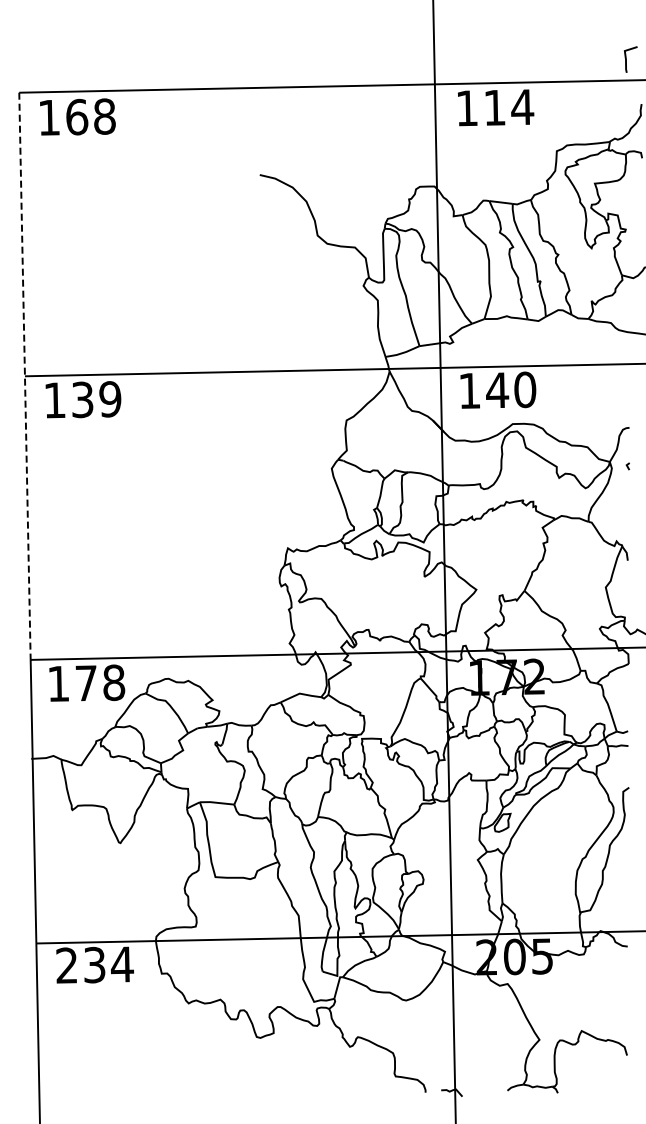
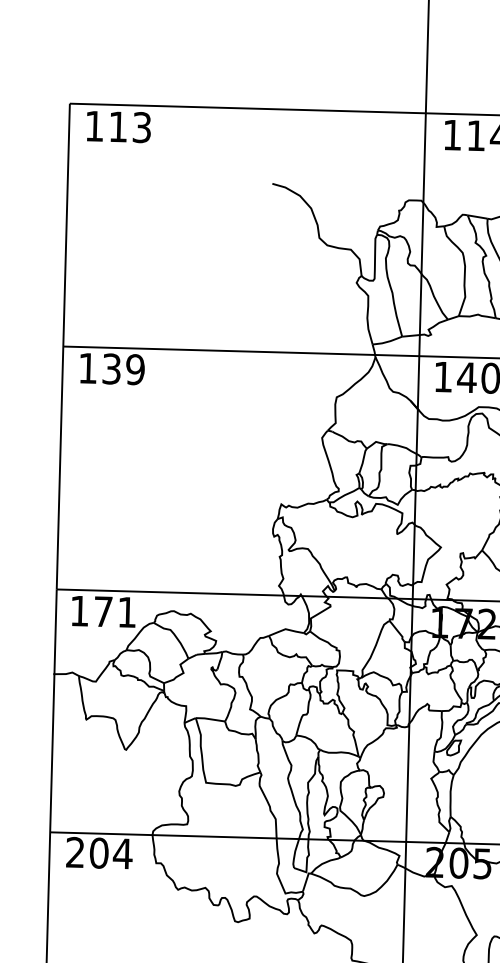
text: (90, 116) -> (129, 126), 168 -> 113
line: (24, 376) -> (62, 346), dashed -> solid
text: (114, 682) -> (127, 612), 178 -> 171
text: (94, 965) -> (99, 853), 234 -> 204

